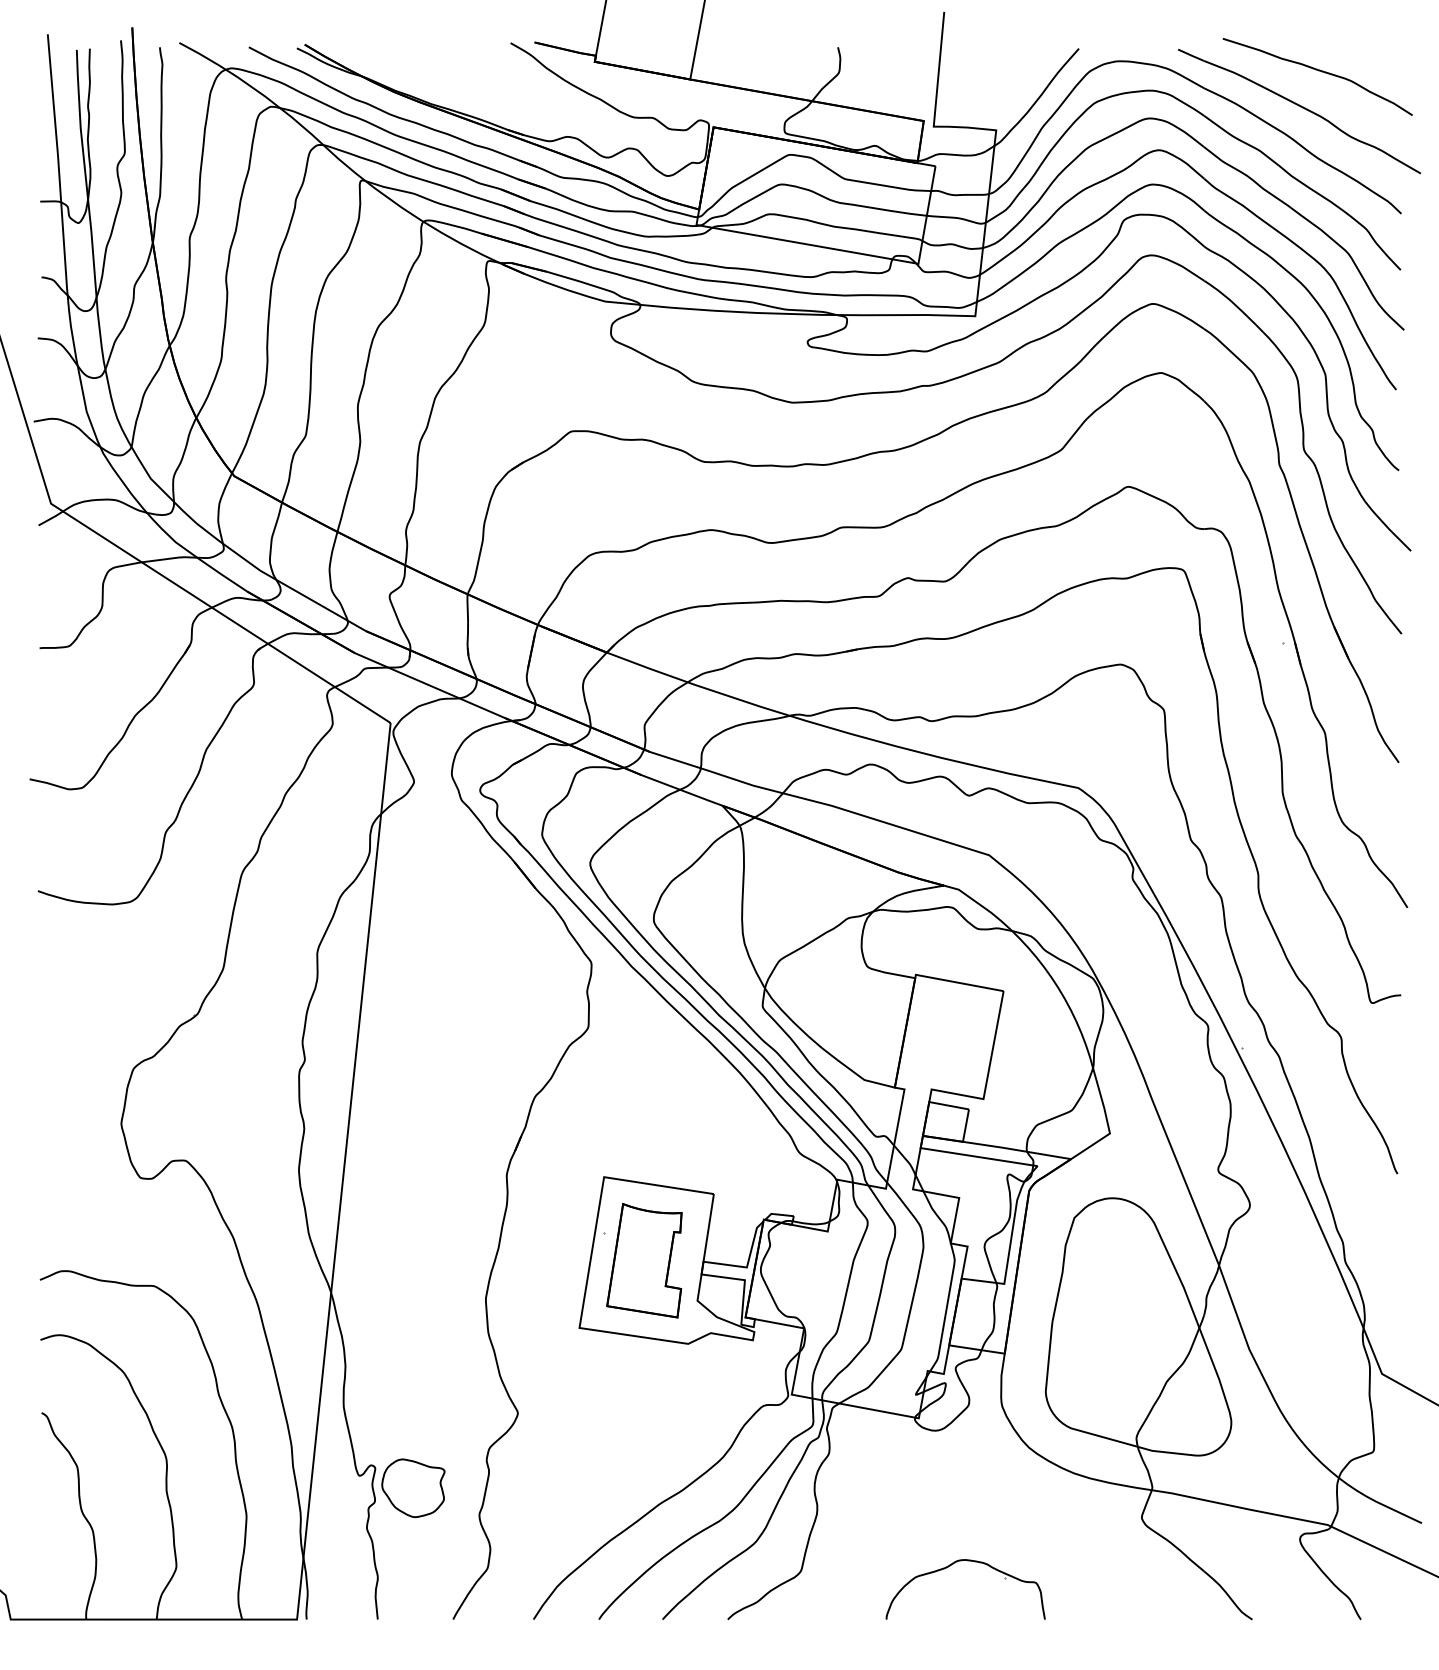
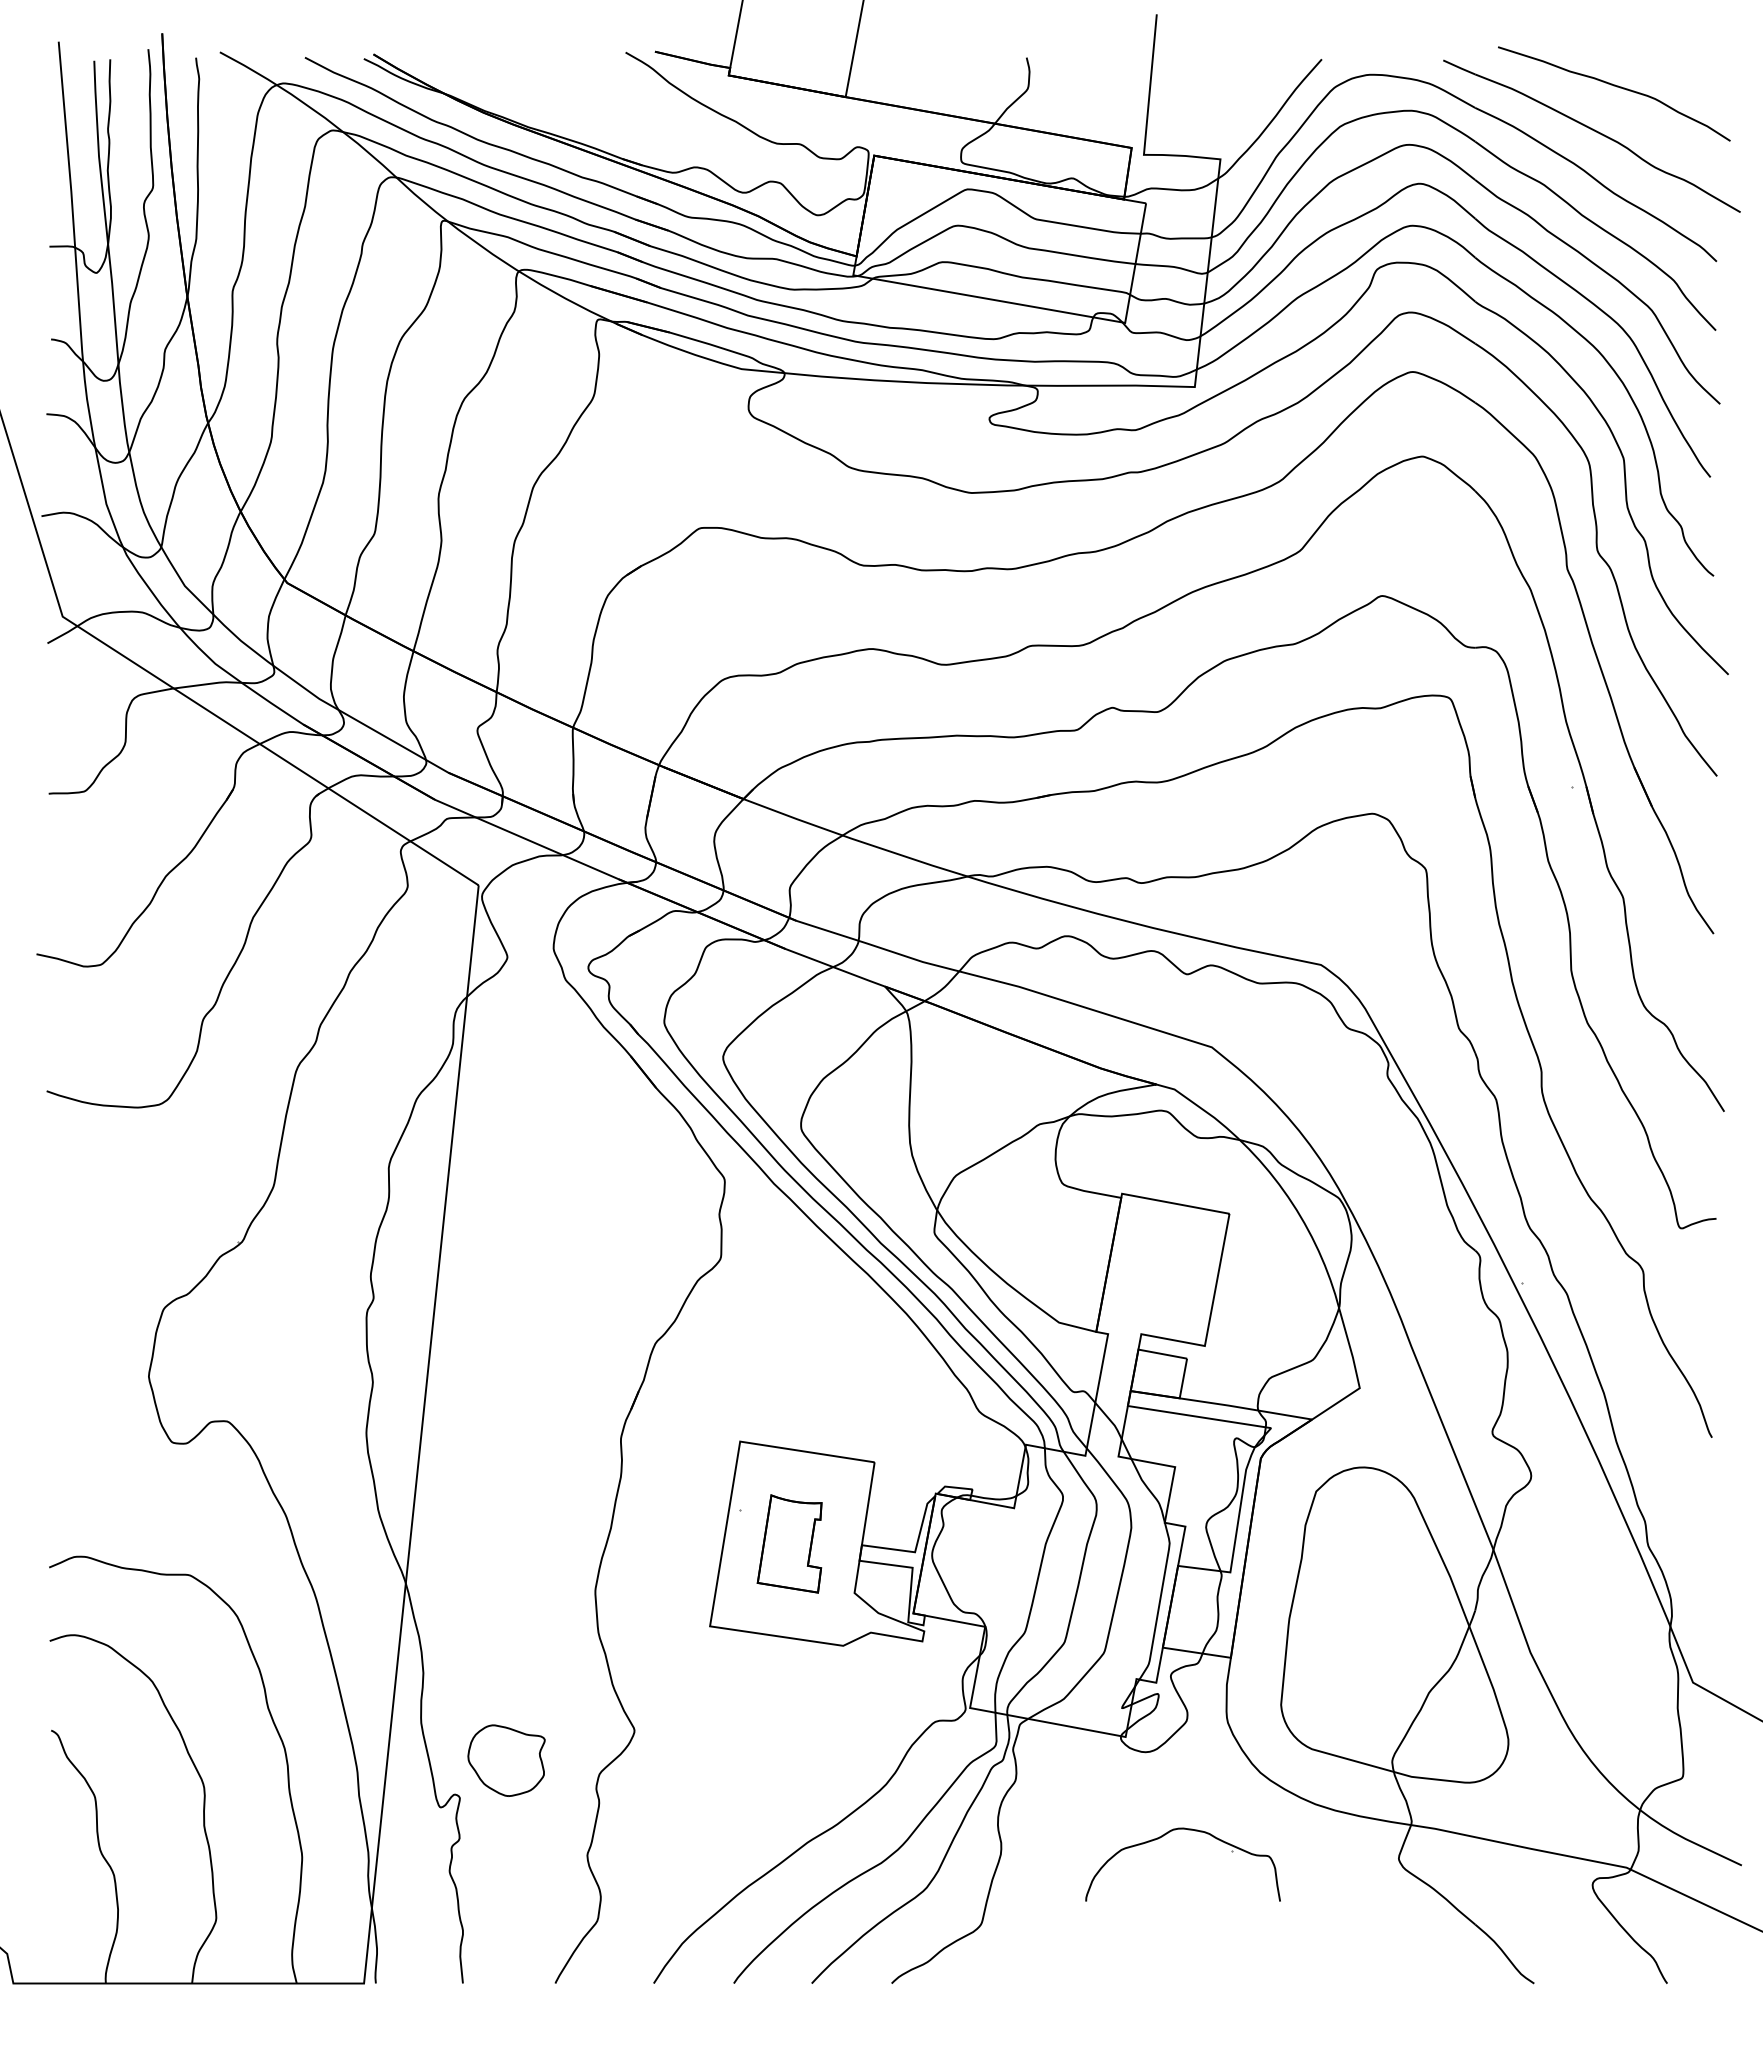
part: (644, 1260) -> (789, 1543), size x0.7
part: (413, 1488) -> (506, 1760), moved
part: (948, 1567) -> (1162, 1837), moved

